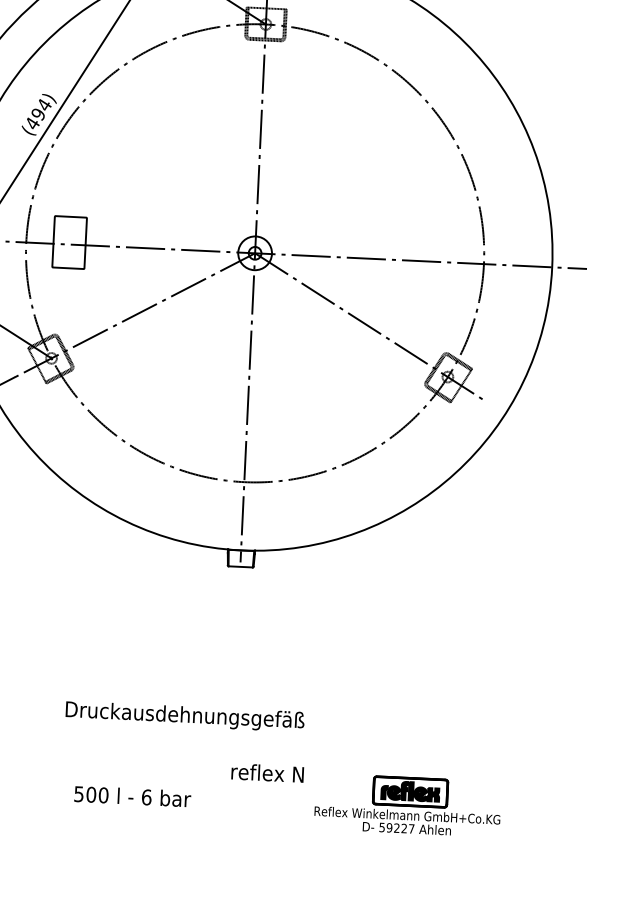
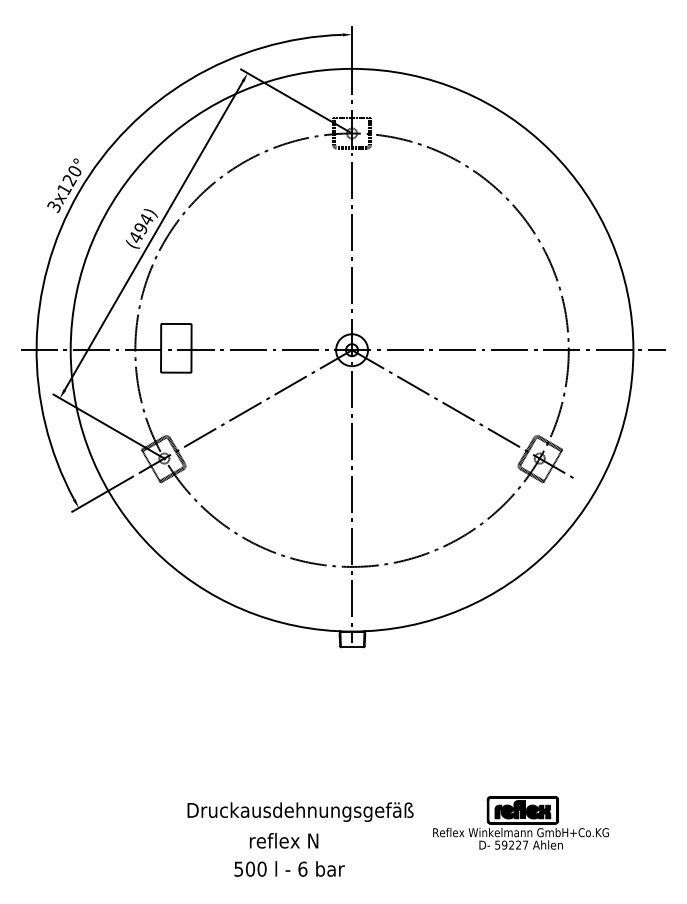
text: (185, 715) -> (300, 811), moved
text: (268, 772) -> (284, 840), moved
text: (132, 796) -> (289, 868), moved
part: (407, 804) -> (520, 822), moved

